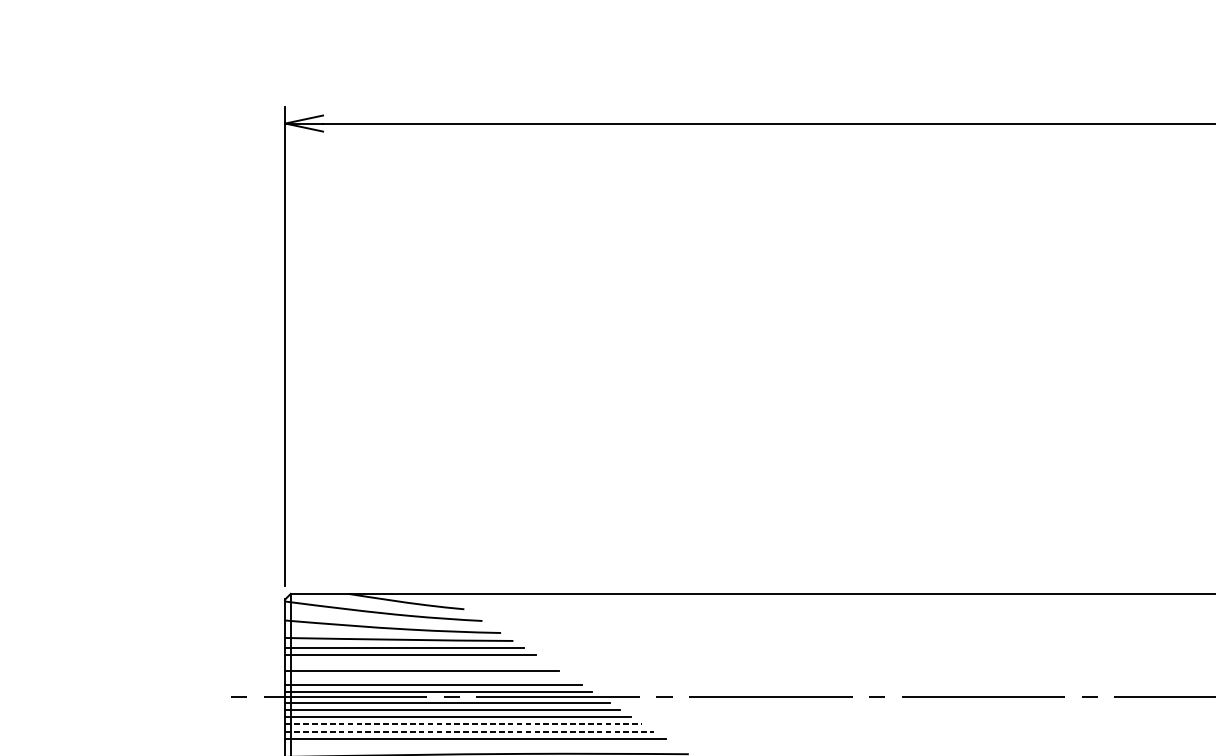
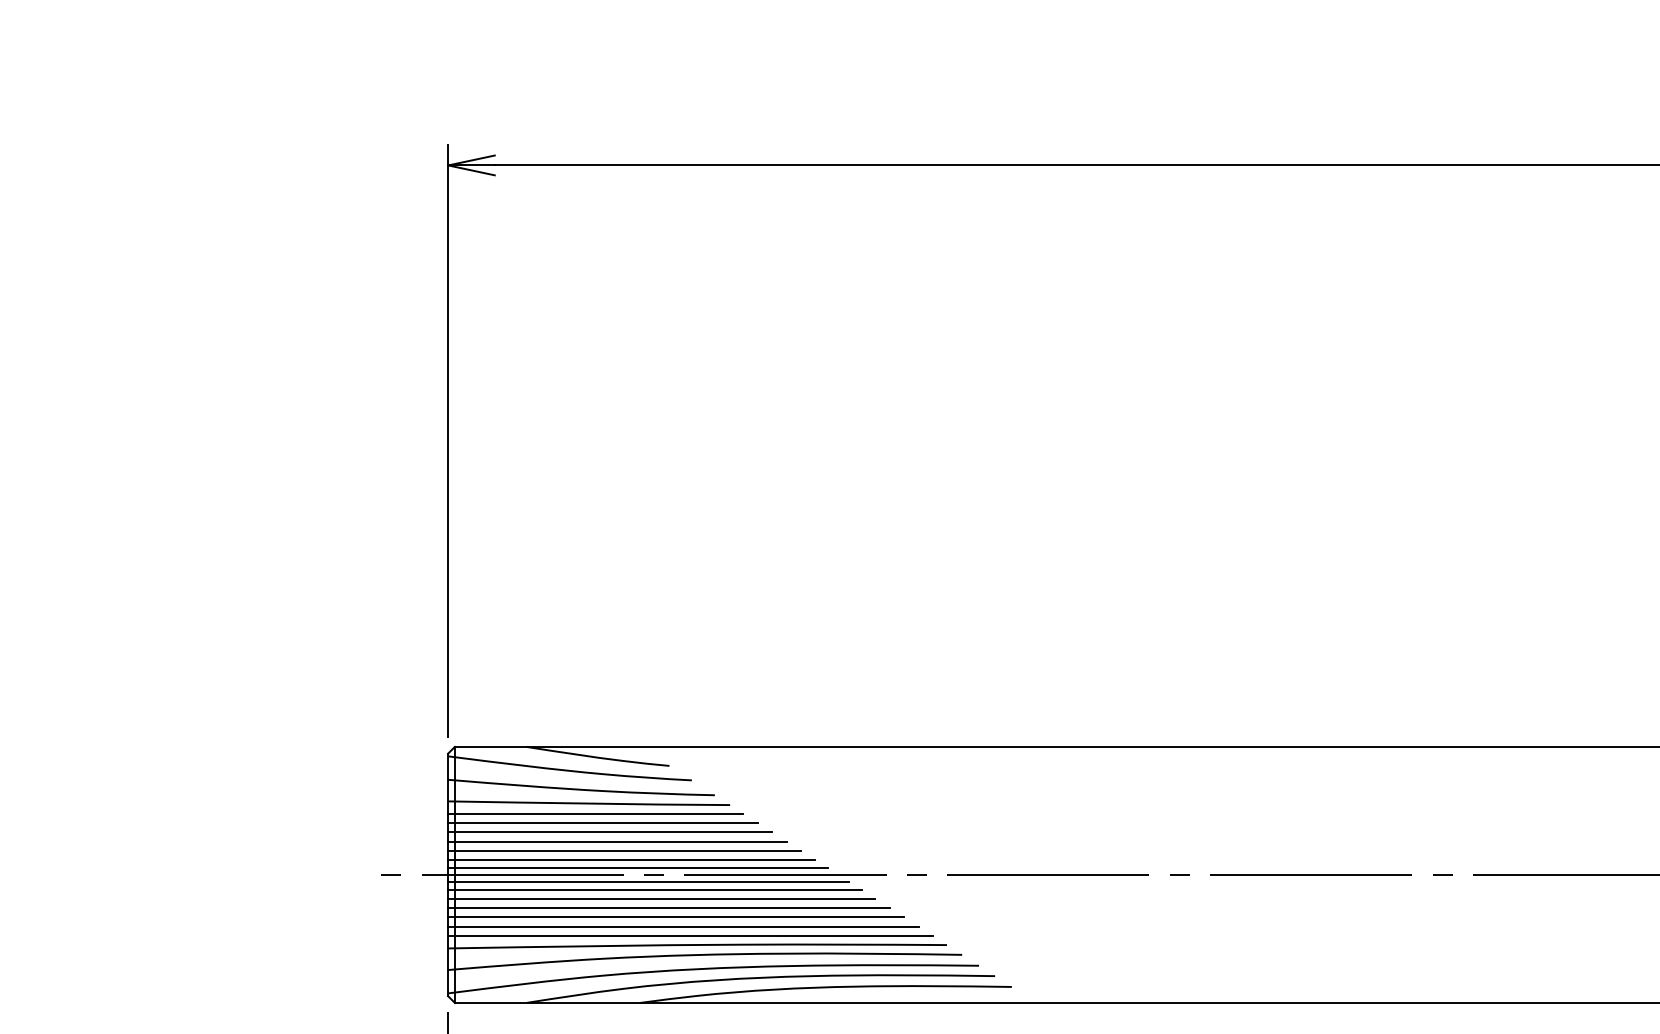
line: (416, 663) -> (610, 832), added
line: (427, 678) -> (624, 851), added
line: (463, 724) -> (668, 908), dashed -> solid
line: (470, 731) -> (676, 917), dashed -> solid
line: (481, 747) -> (690, 936), added

